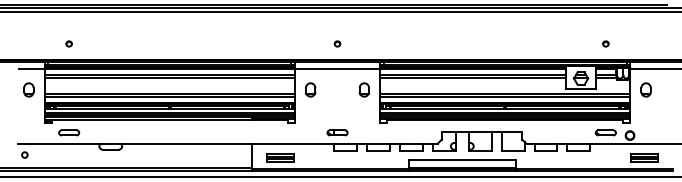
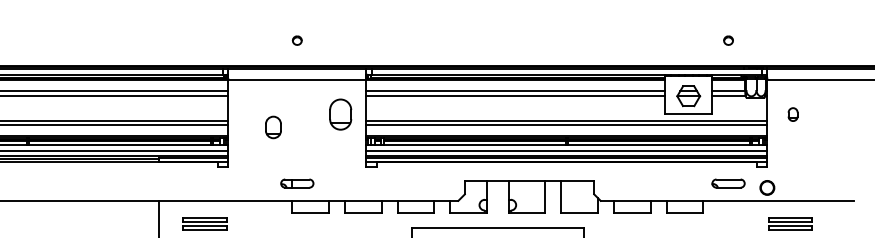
part: (310, 89) -> (273, 126), moved
part: (363, 89) -> (339, 113), size x1.4
part: (645, 89) -> (792, 113), size x0.6

